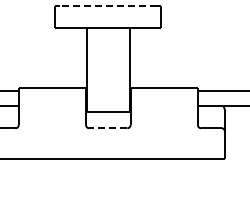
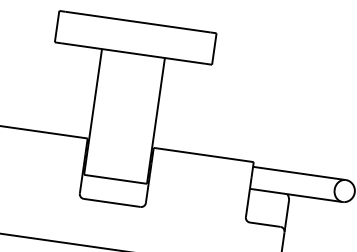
line: (108, 6) -> (138, 22), dashed -> solid
line: (107, 128) -> (110, 203), dashed -> solid

